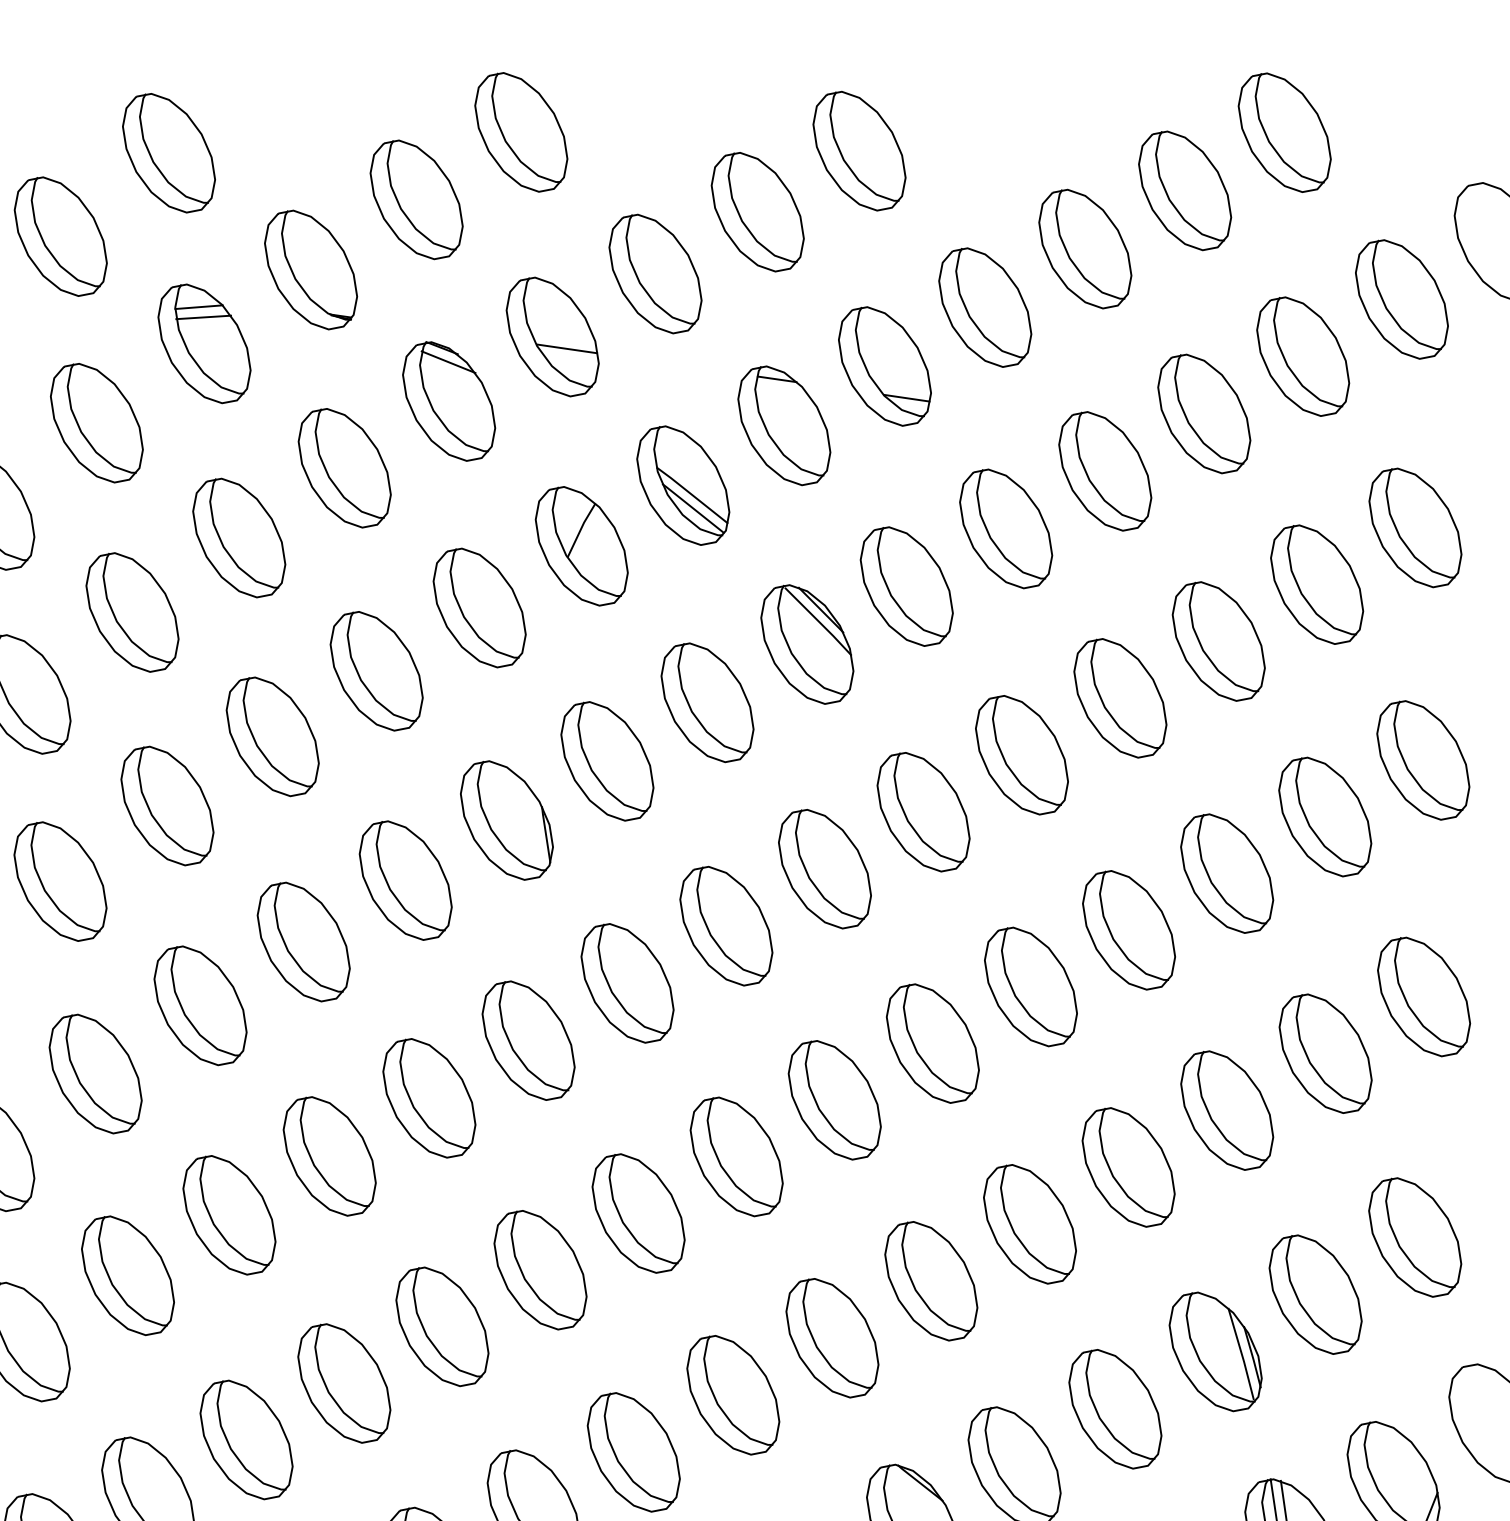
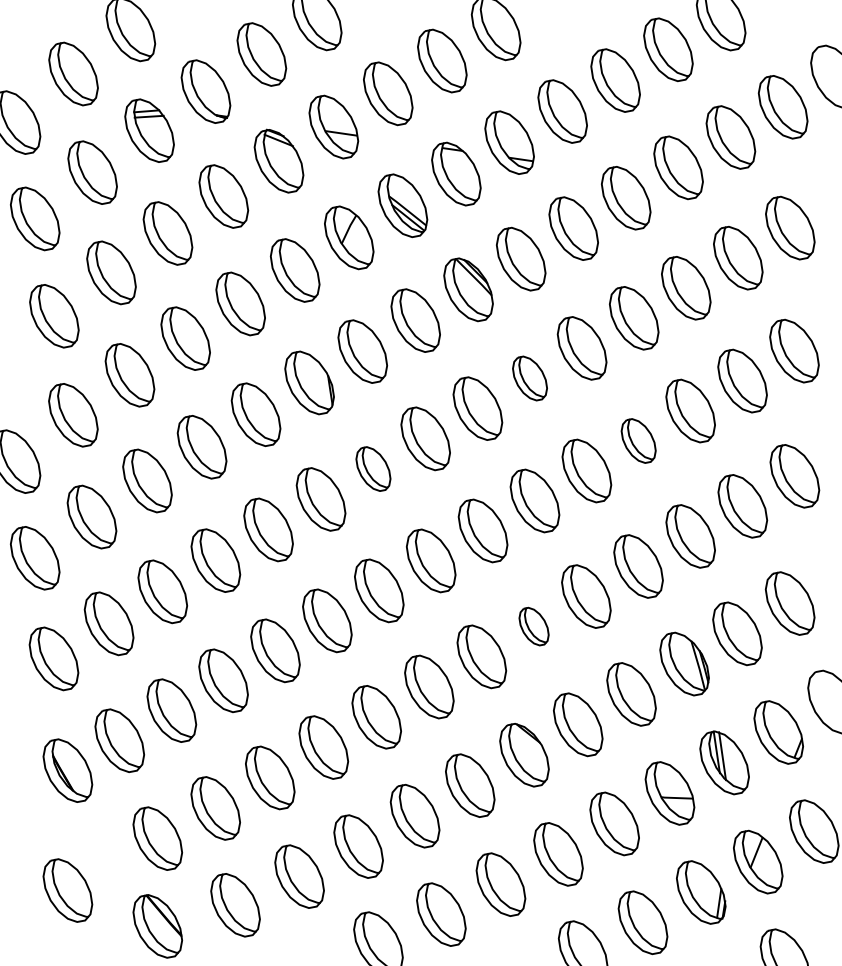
part: (922, 812) -> (529, 378), size x0.7
part: (1128, 929) -> (638, 440), size x0.7
part: (627, 982) -> (373, 468), size x0.7
part: (930, 1280) -> (533, 626), size x0.6

